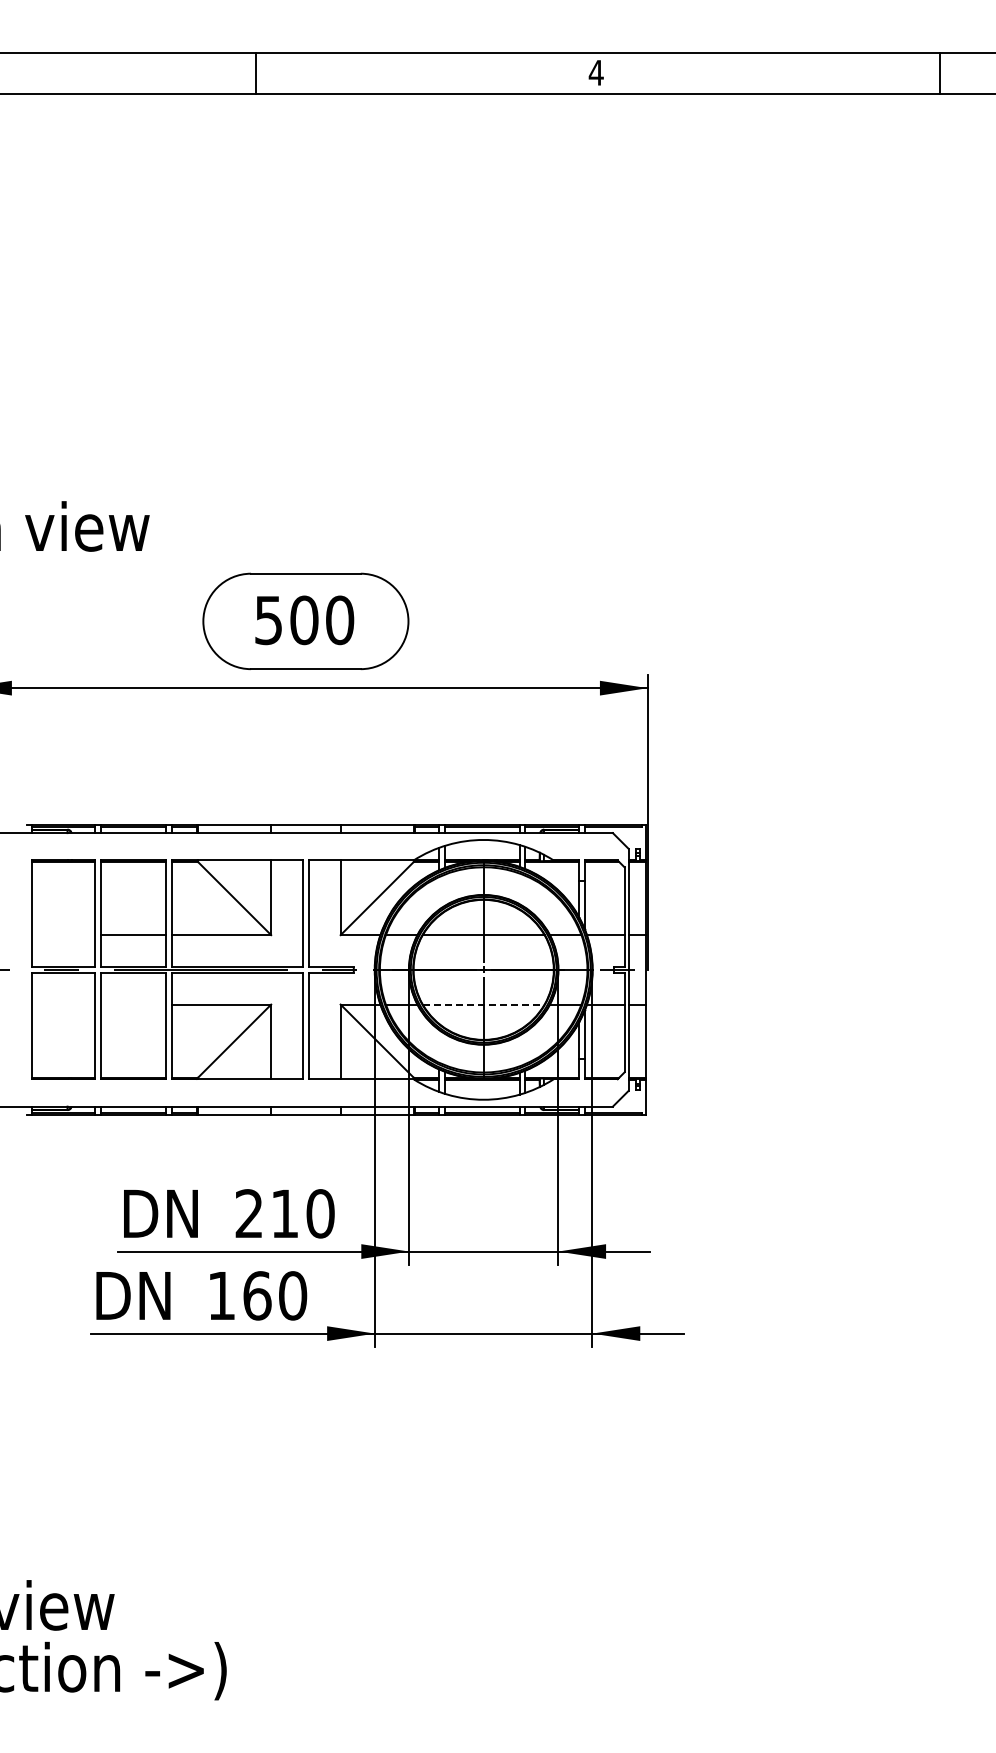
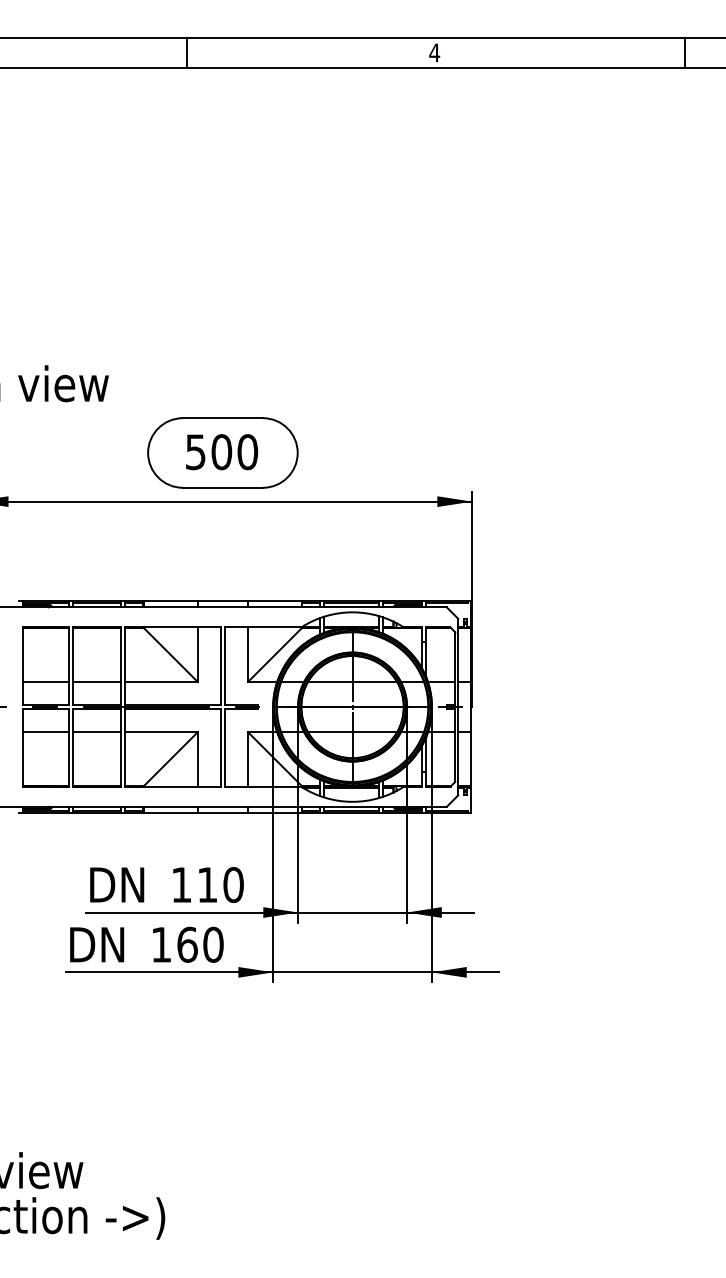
line: (63, 935) -> (46, 682), added
line: (63, 1004) -> (46, 732), added
line: (133, 1004) -> (97, 732), added
line: (483, 1004) -> (352, 732), dashed -> solid
text: (248, 1213) -> (181, 884), 210 -> 110

